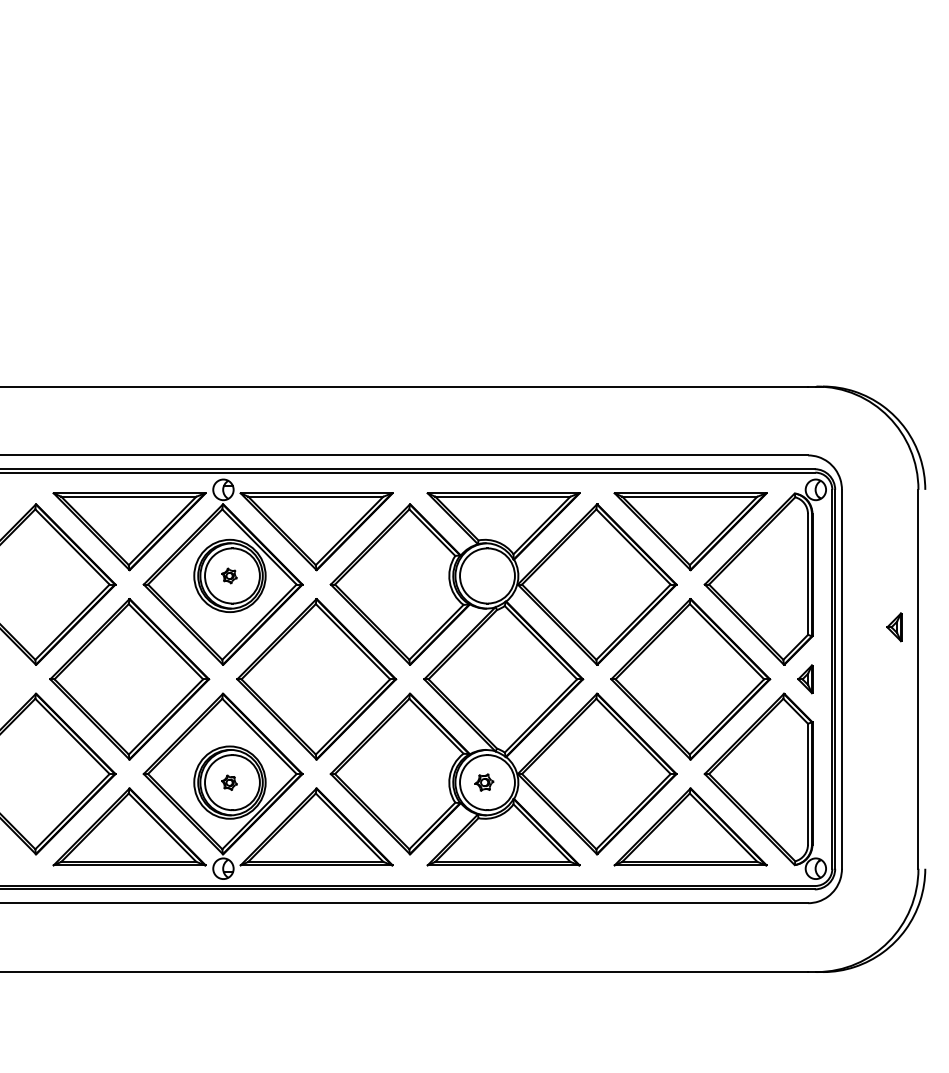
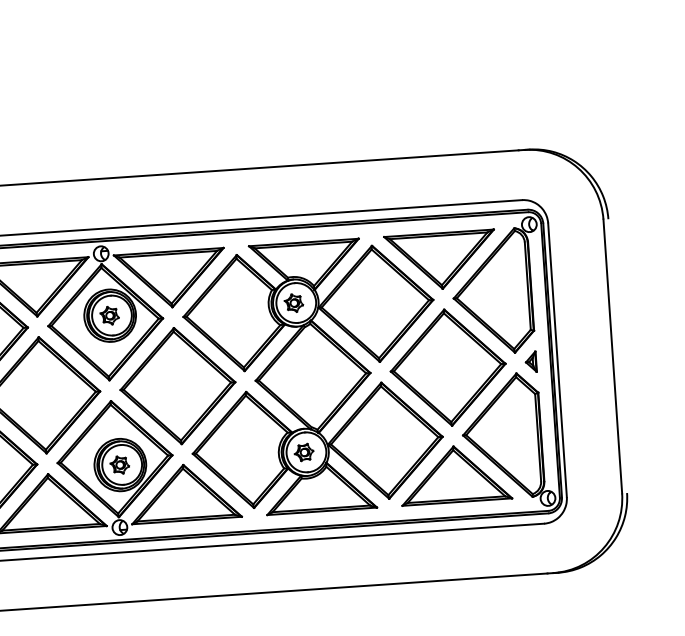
part: (229, 575) -> (109, 315), size x1.67
part: (484, 575) -> (294, 302), added
part: (894, 627) -> (592, 320), removed
part: (229, 782) -> (120, 464), size x1.67
part: (484, 782) -> (304, 452), size x1.43

